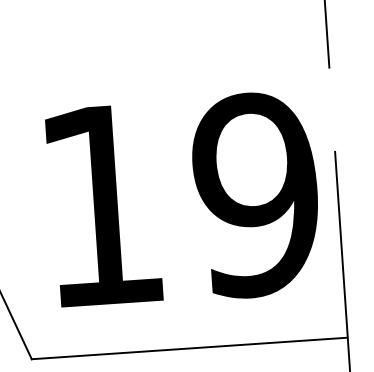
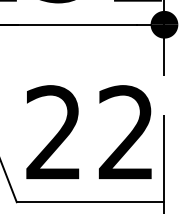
text: (179, 199) -> (90, 132), 19 -> 22

